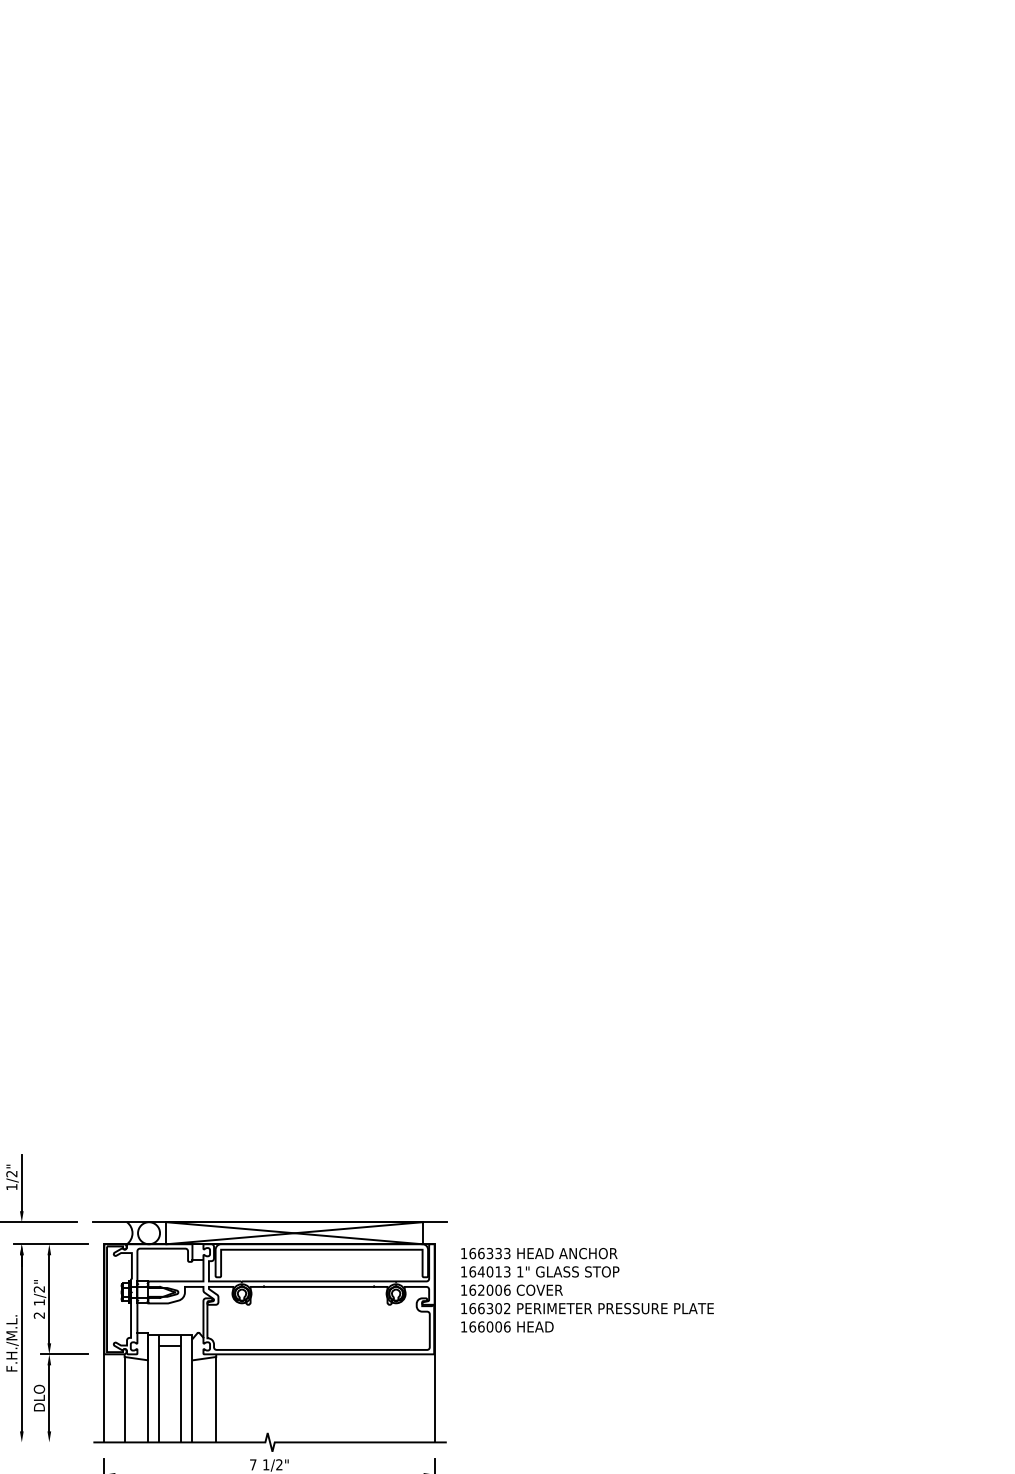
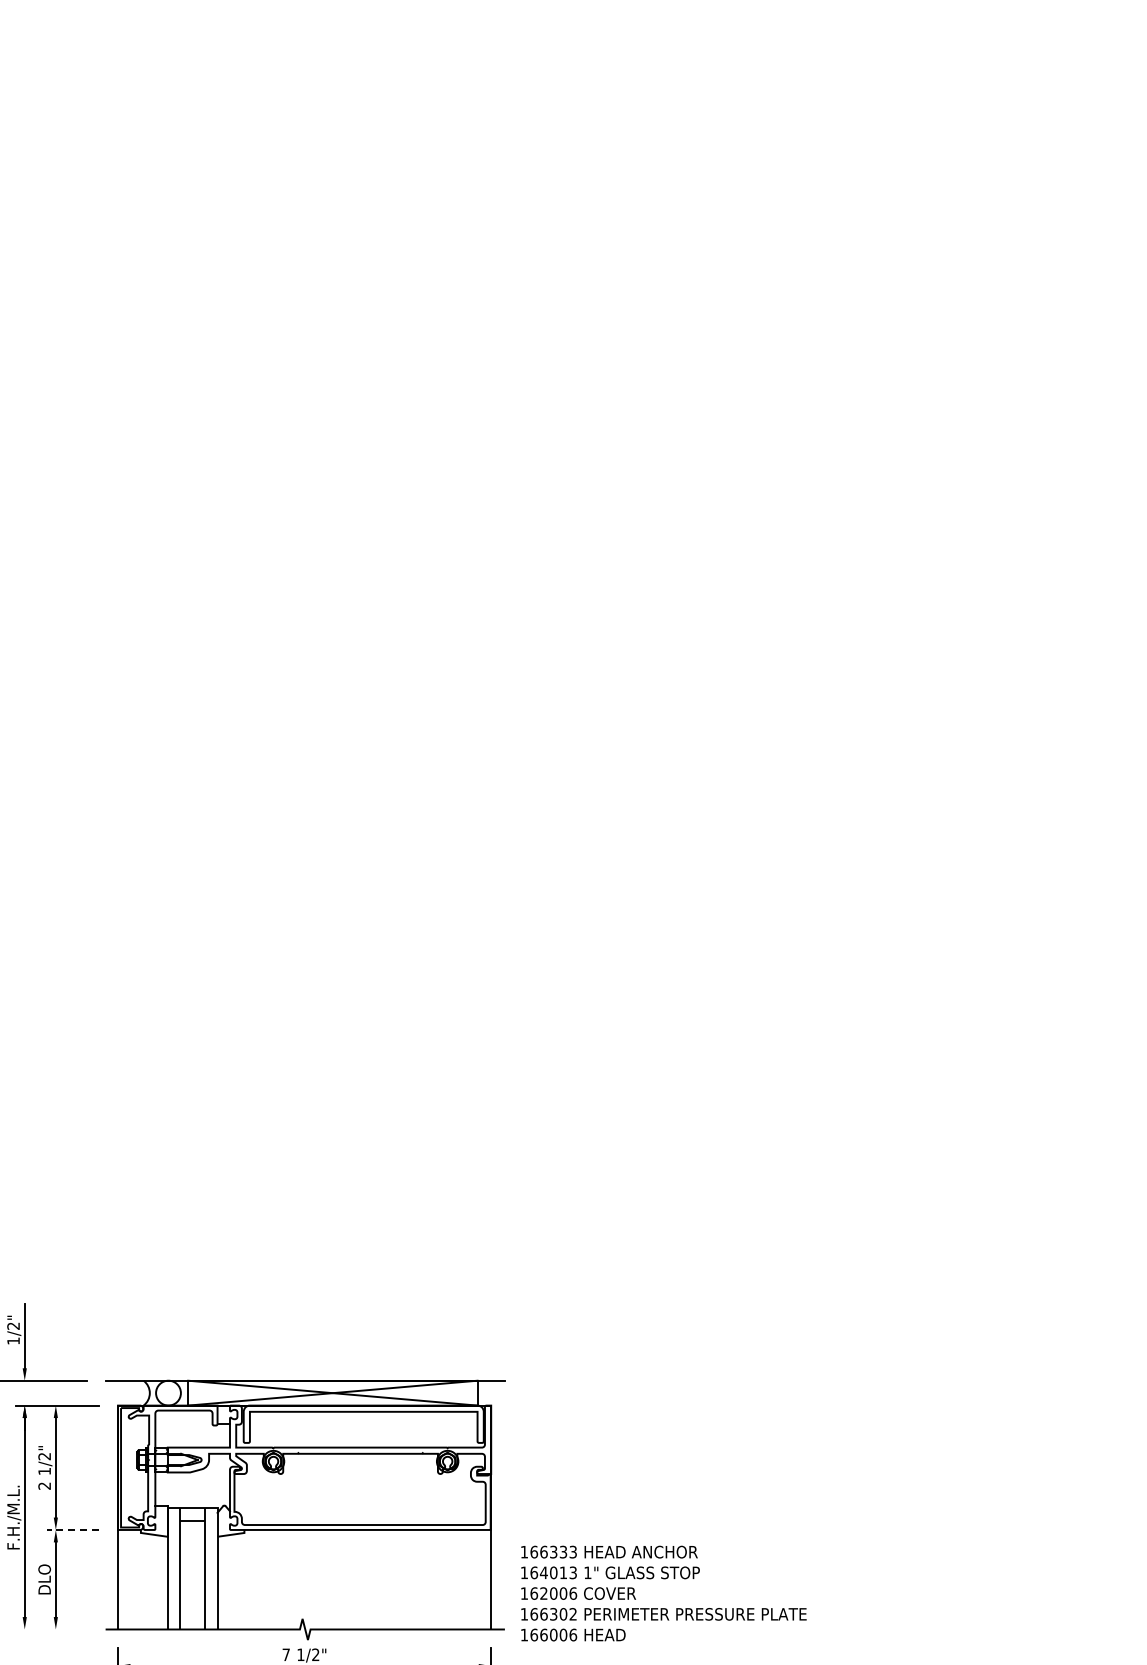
text: (587, 1290) -> (663, 1593), moved
line: (64, 1353) -> (72, 1529), solid -> dashed
line: (124, 1399) -> (140, 1580), removed
line: (216, 1399) -> (244, 1580), removed

